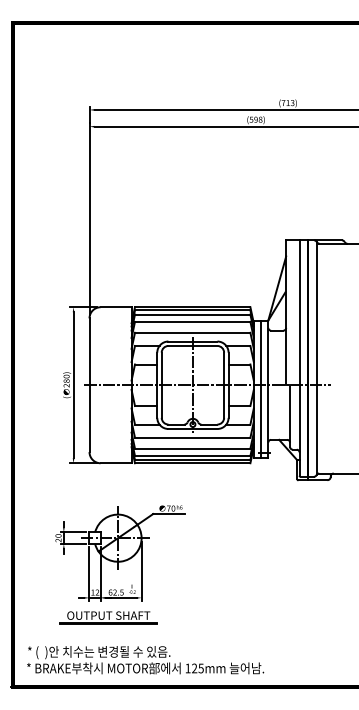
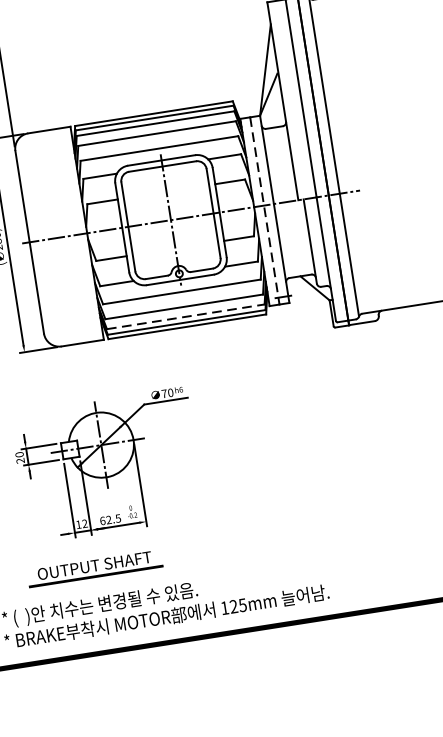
line: (261, 389) -> (265, 211), solid -> dashed
line: (192, 455) -> (185, 316), solid -> dashed
part: (108, 617) -> (94, 568), moved

